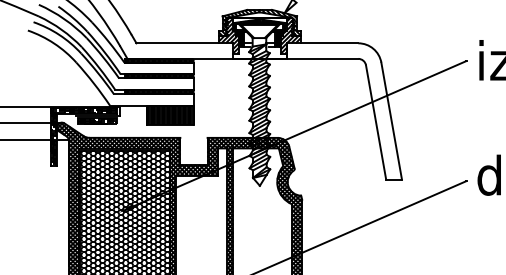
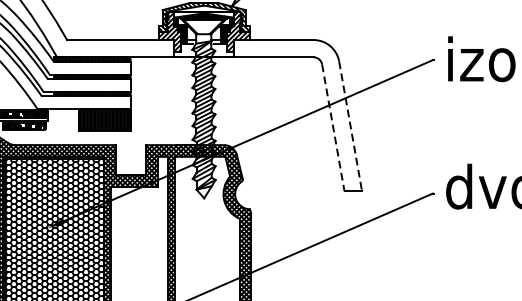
line: (391, 121) -> (350, 126), solid -> dashed
line: (376, 122) -> (333, 128), solid -> dashed

